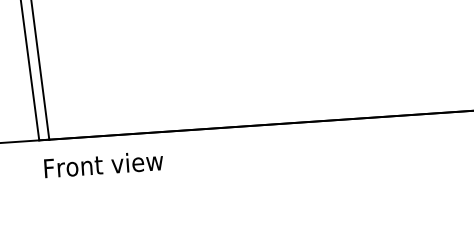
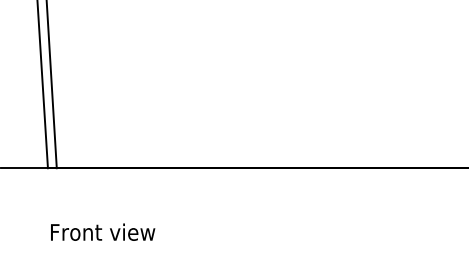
text: (104, 163) -> (103, 231), moved

